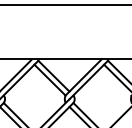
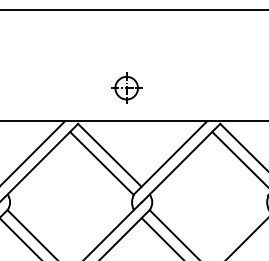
part: (61, 42) -> (125, 86), added

